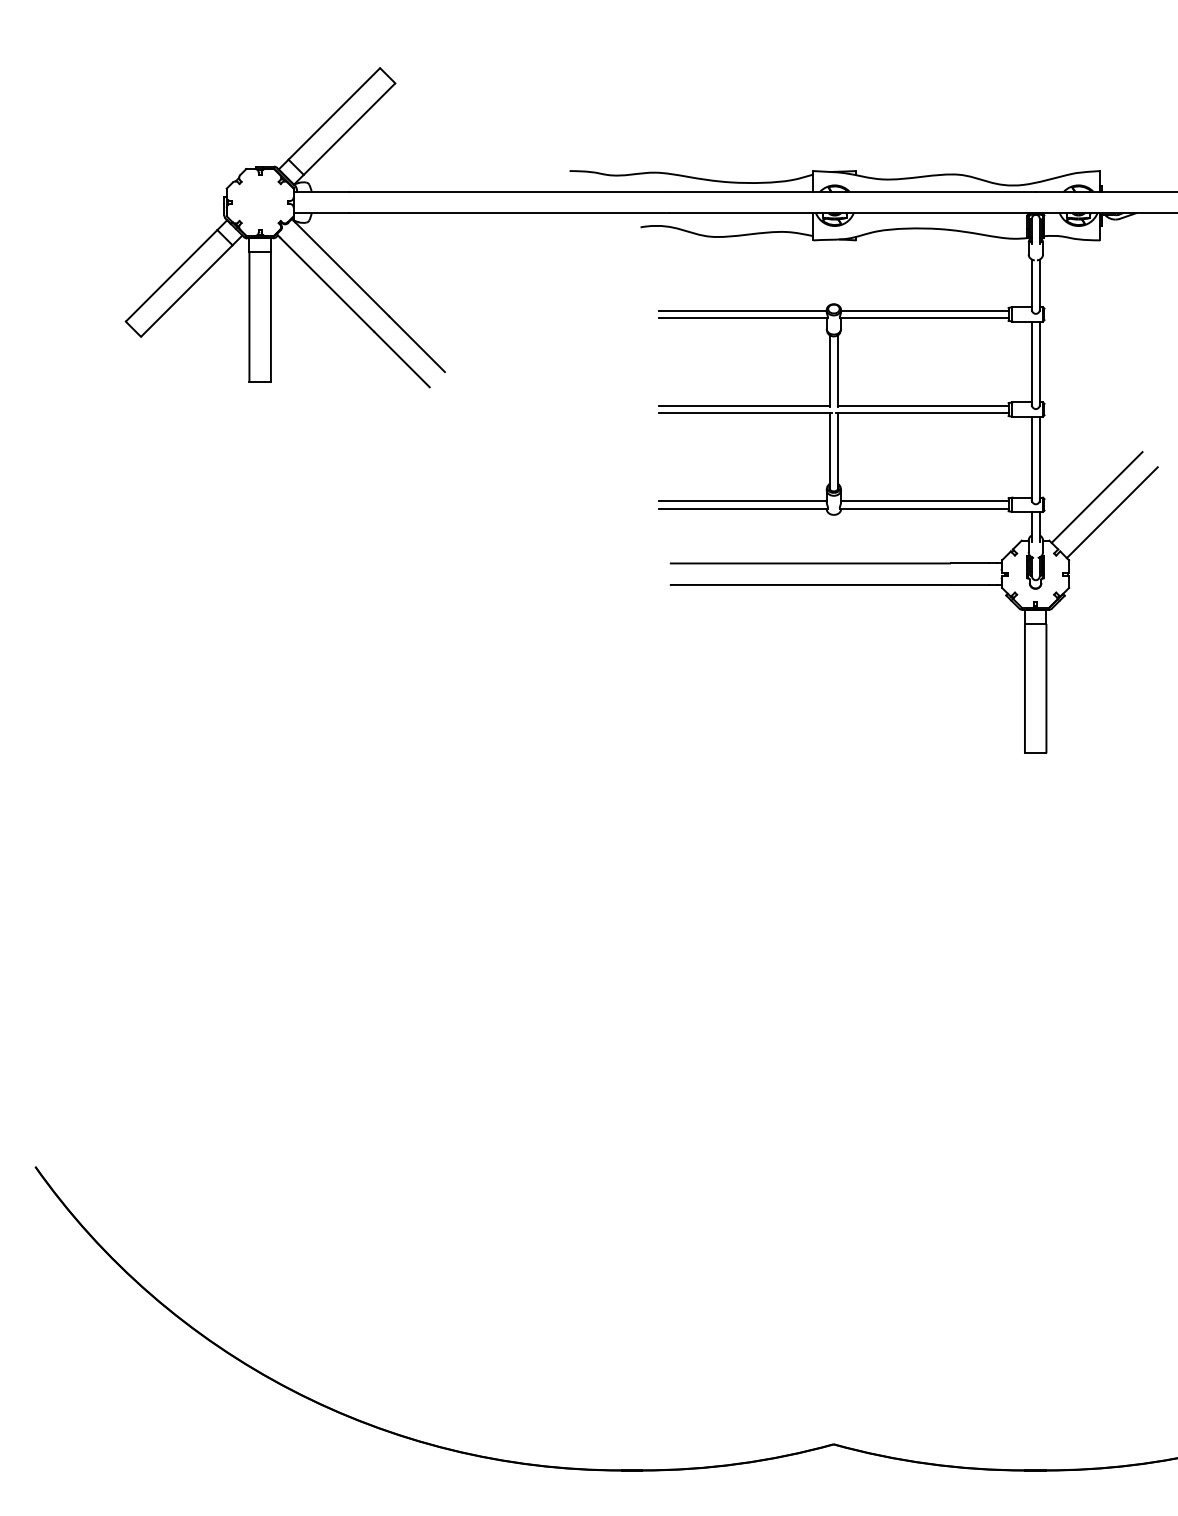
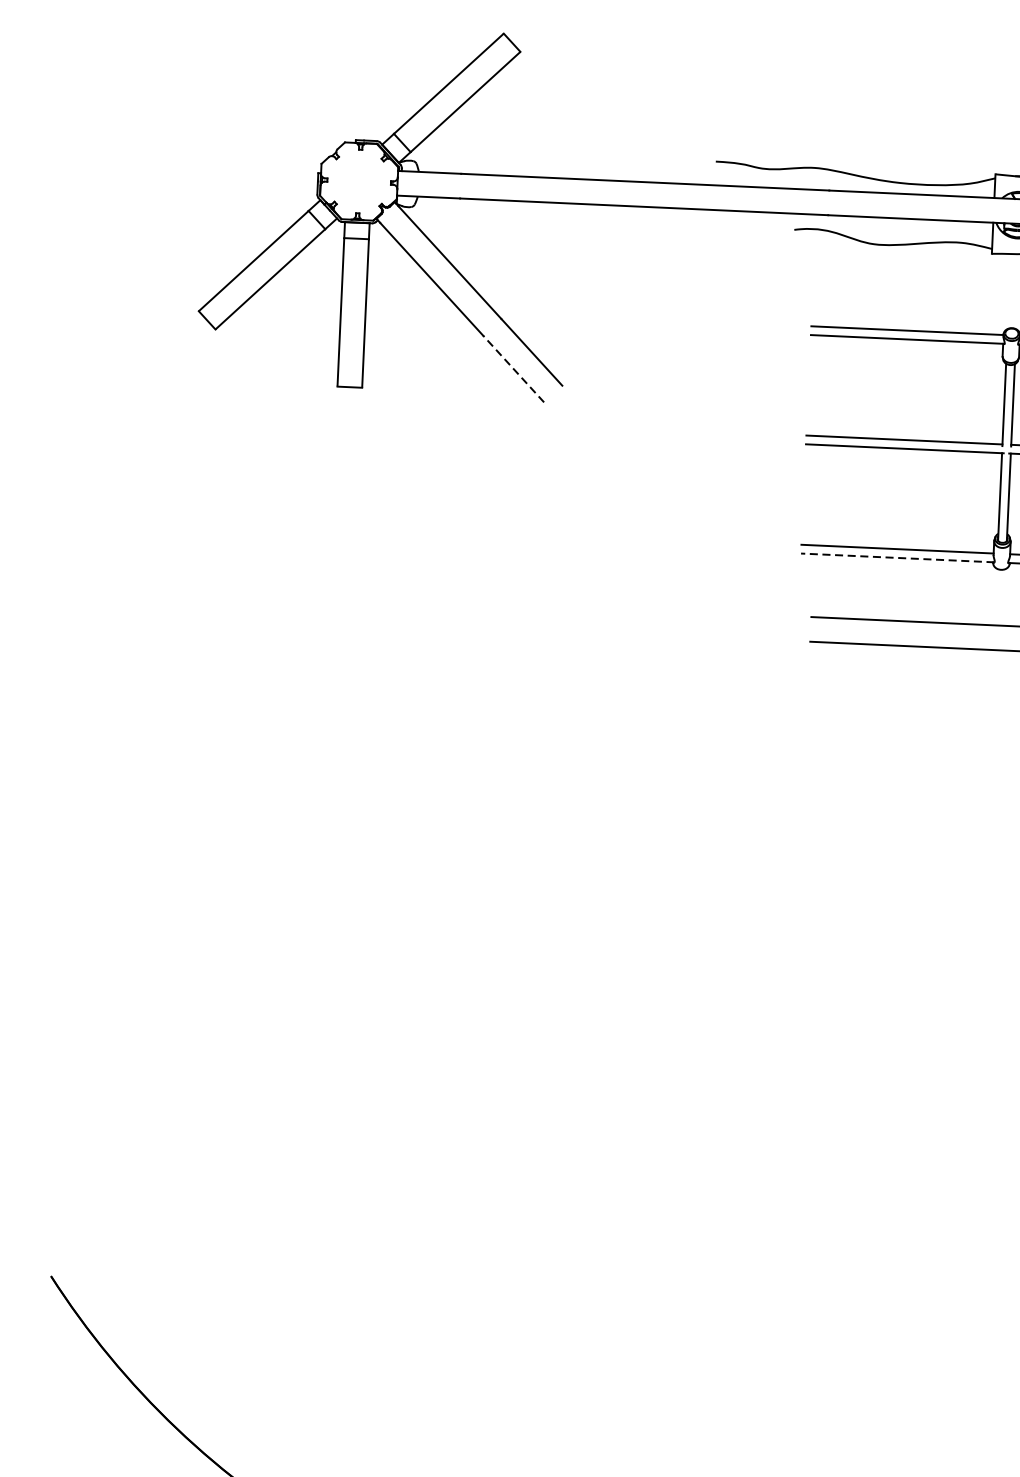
line: (401, 359) -> (513, 369), solid -> dashed
line: (743, 508) -> (897, 557), solid -> dashed

